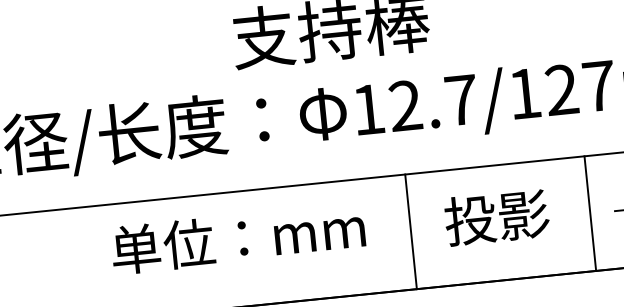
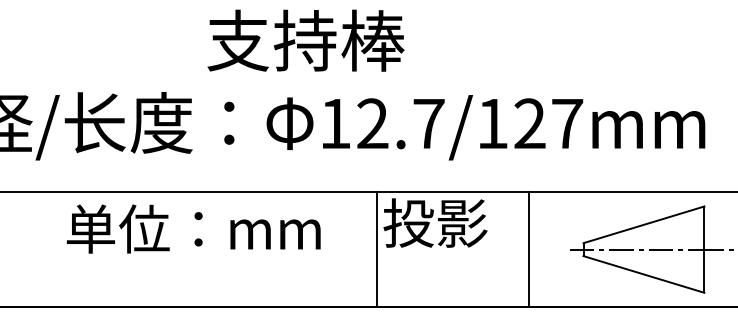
line: (590, 213) -> (528, 249), moved
text: (496, 216) -> (435, 222), moved
line: (411, 231) -> (376, 249), moved
text: (237, 238) -> (193, 228), moved

